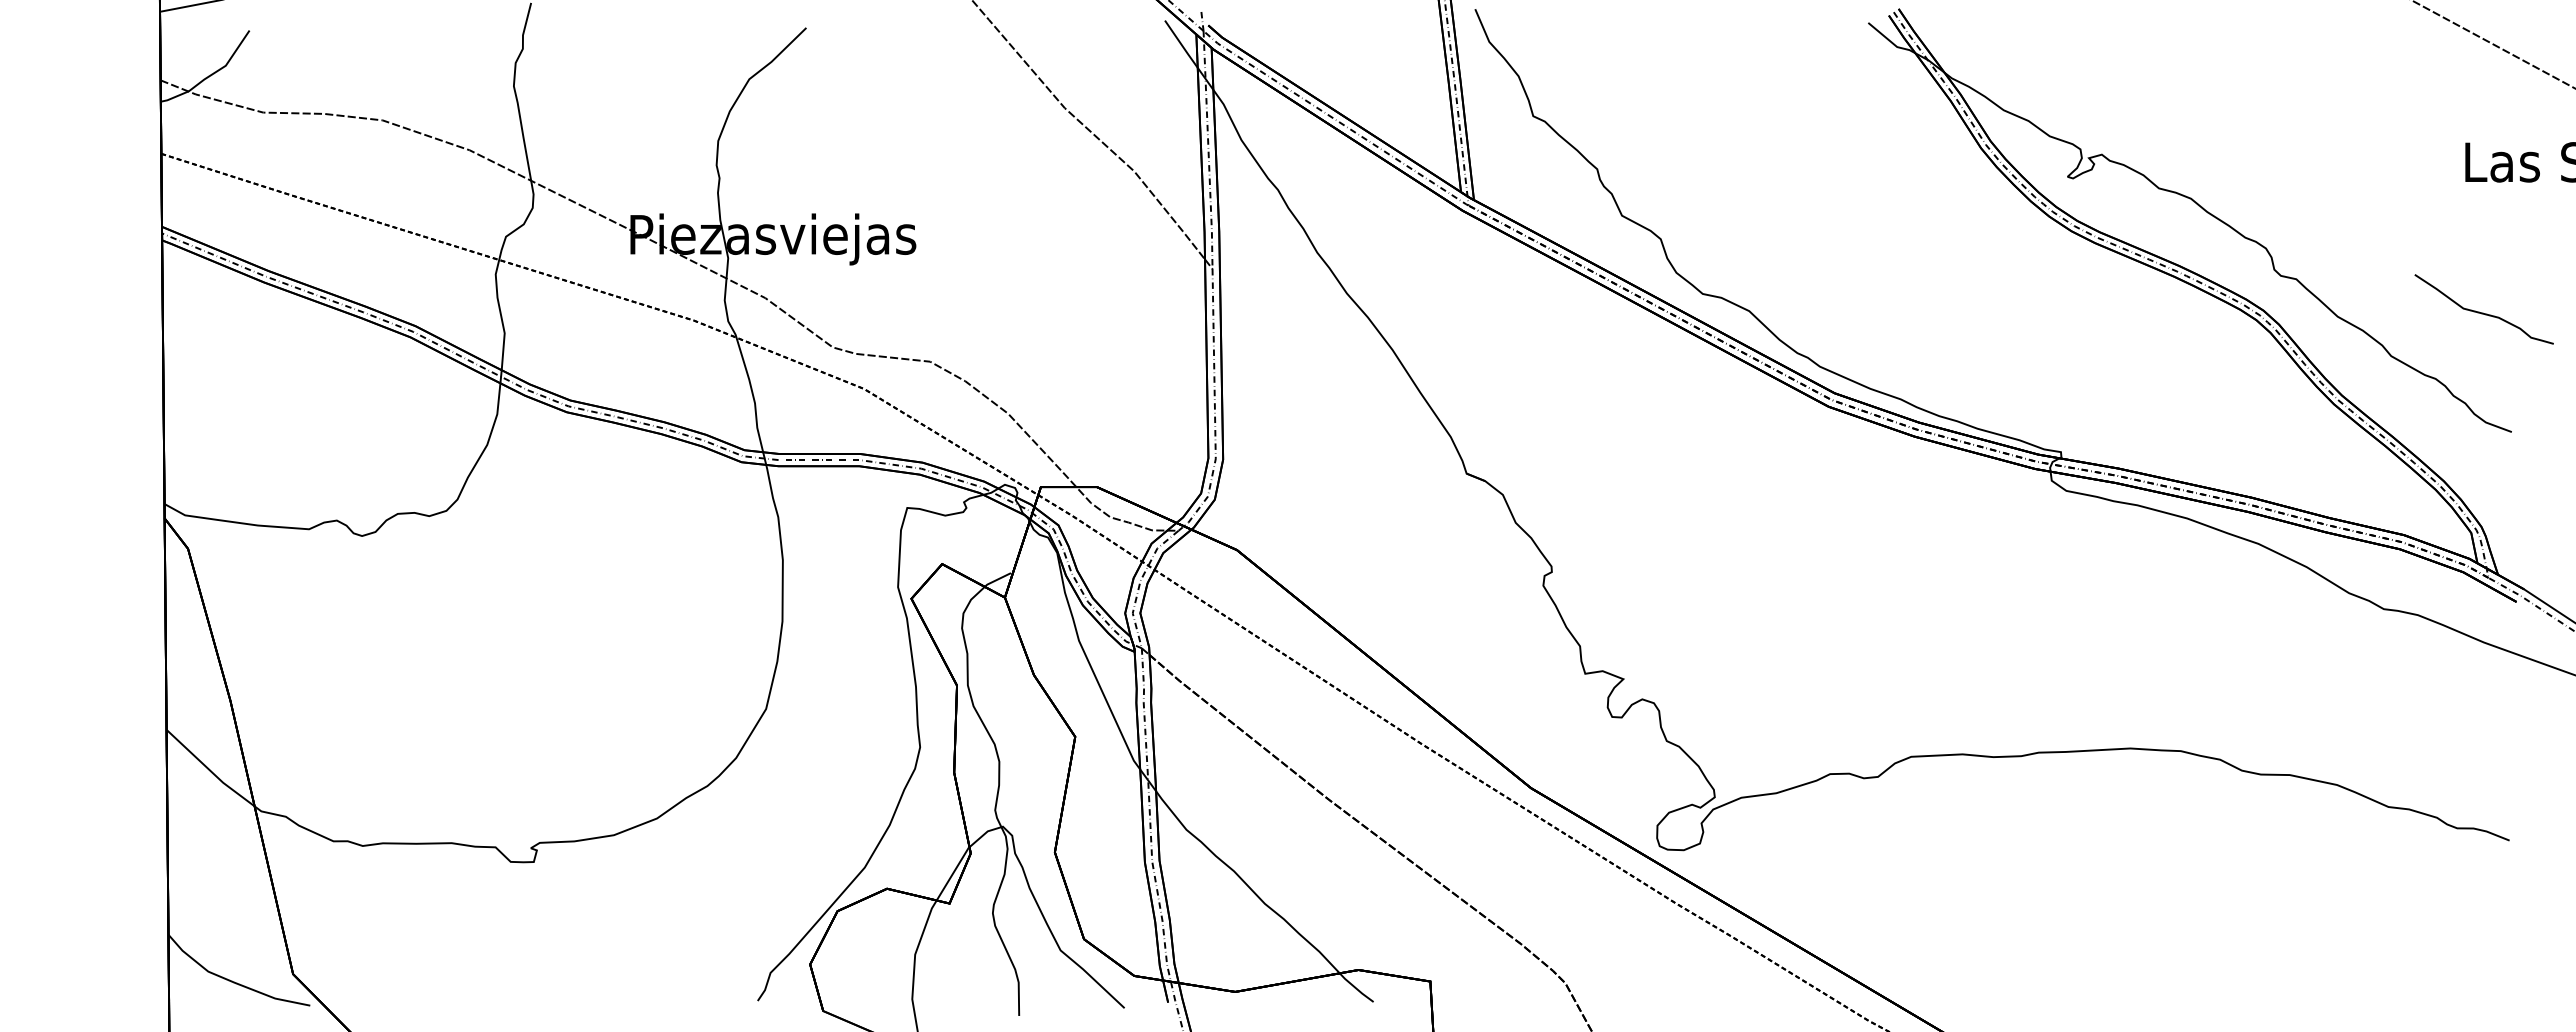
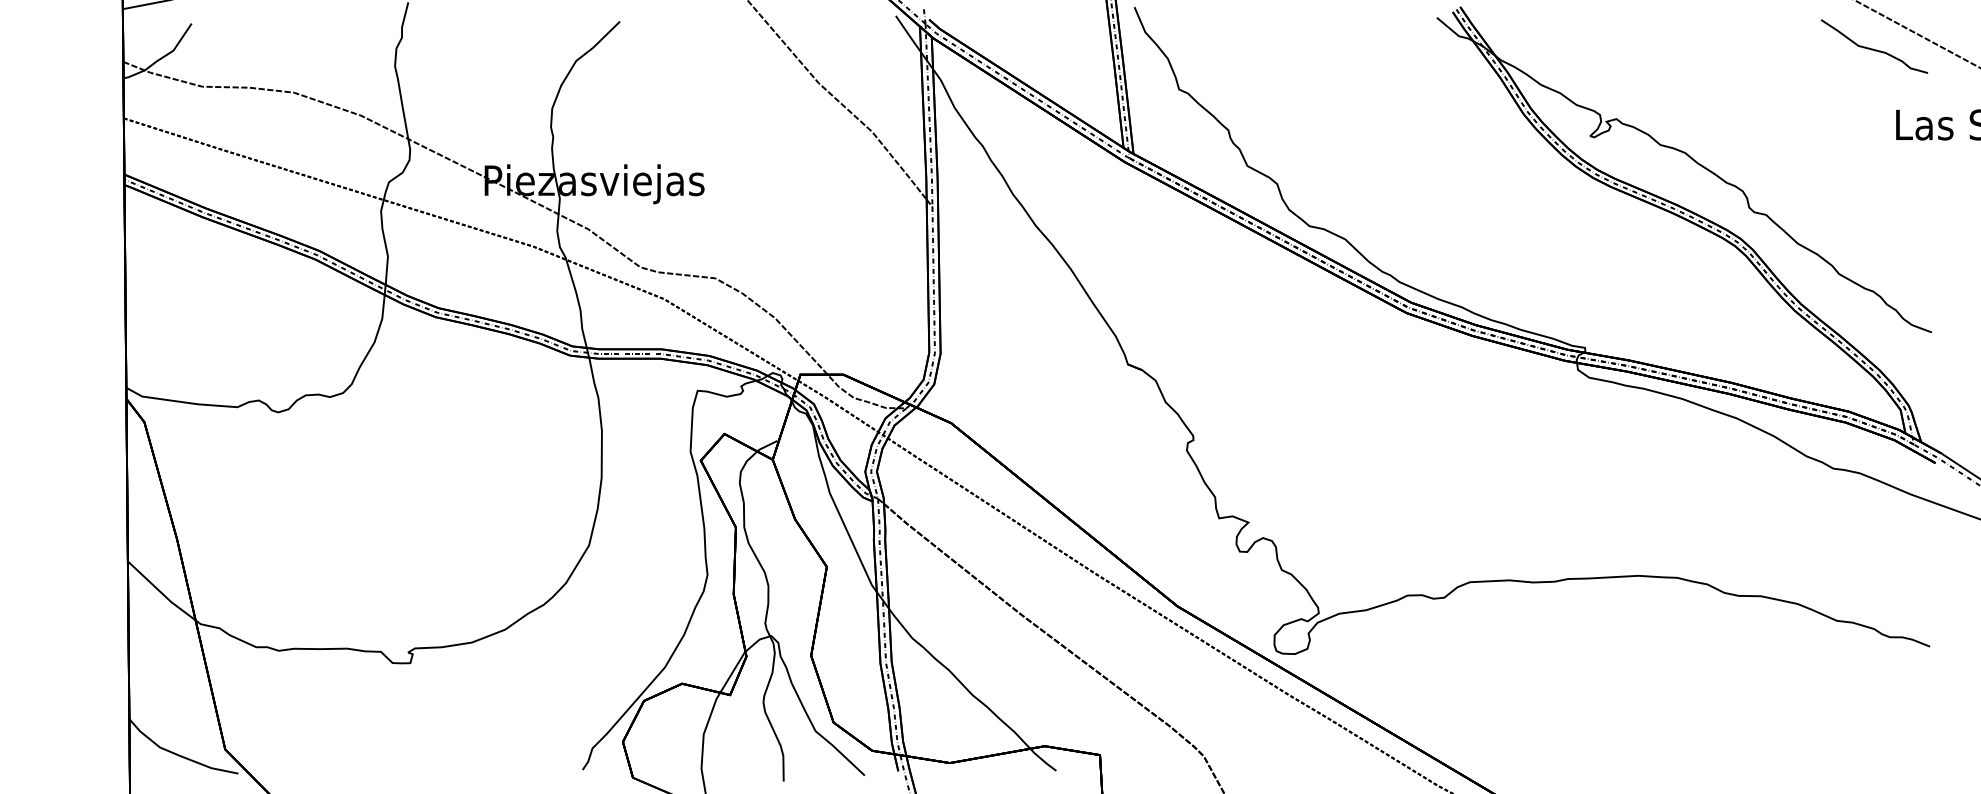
curve: (2483, 312) -> (1873, 48), moved

